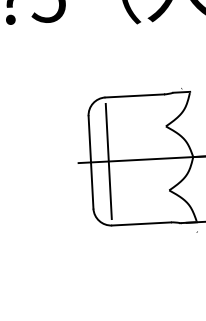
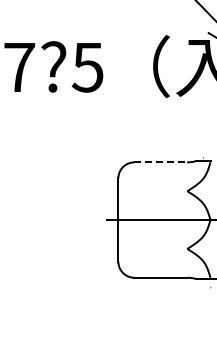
line: (135, 96) -> (161, 162), solid -> dashed
line: (108, 160) -> (134, 219), removed

